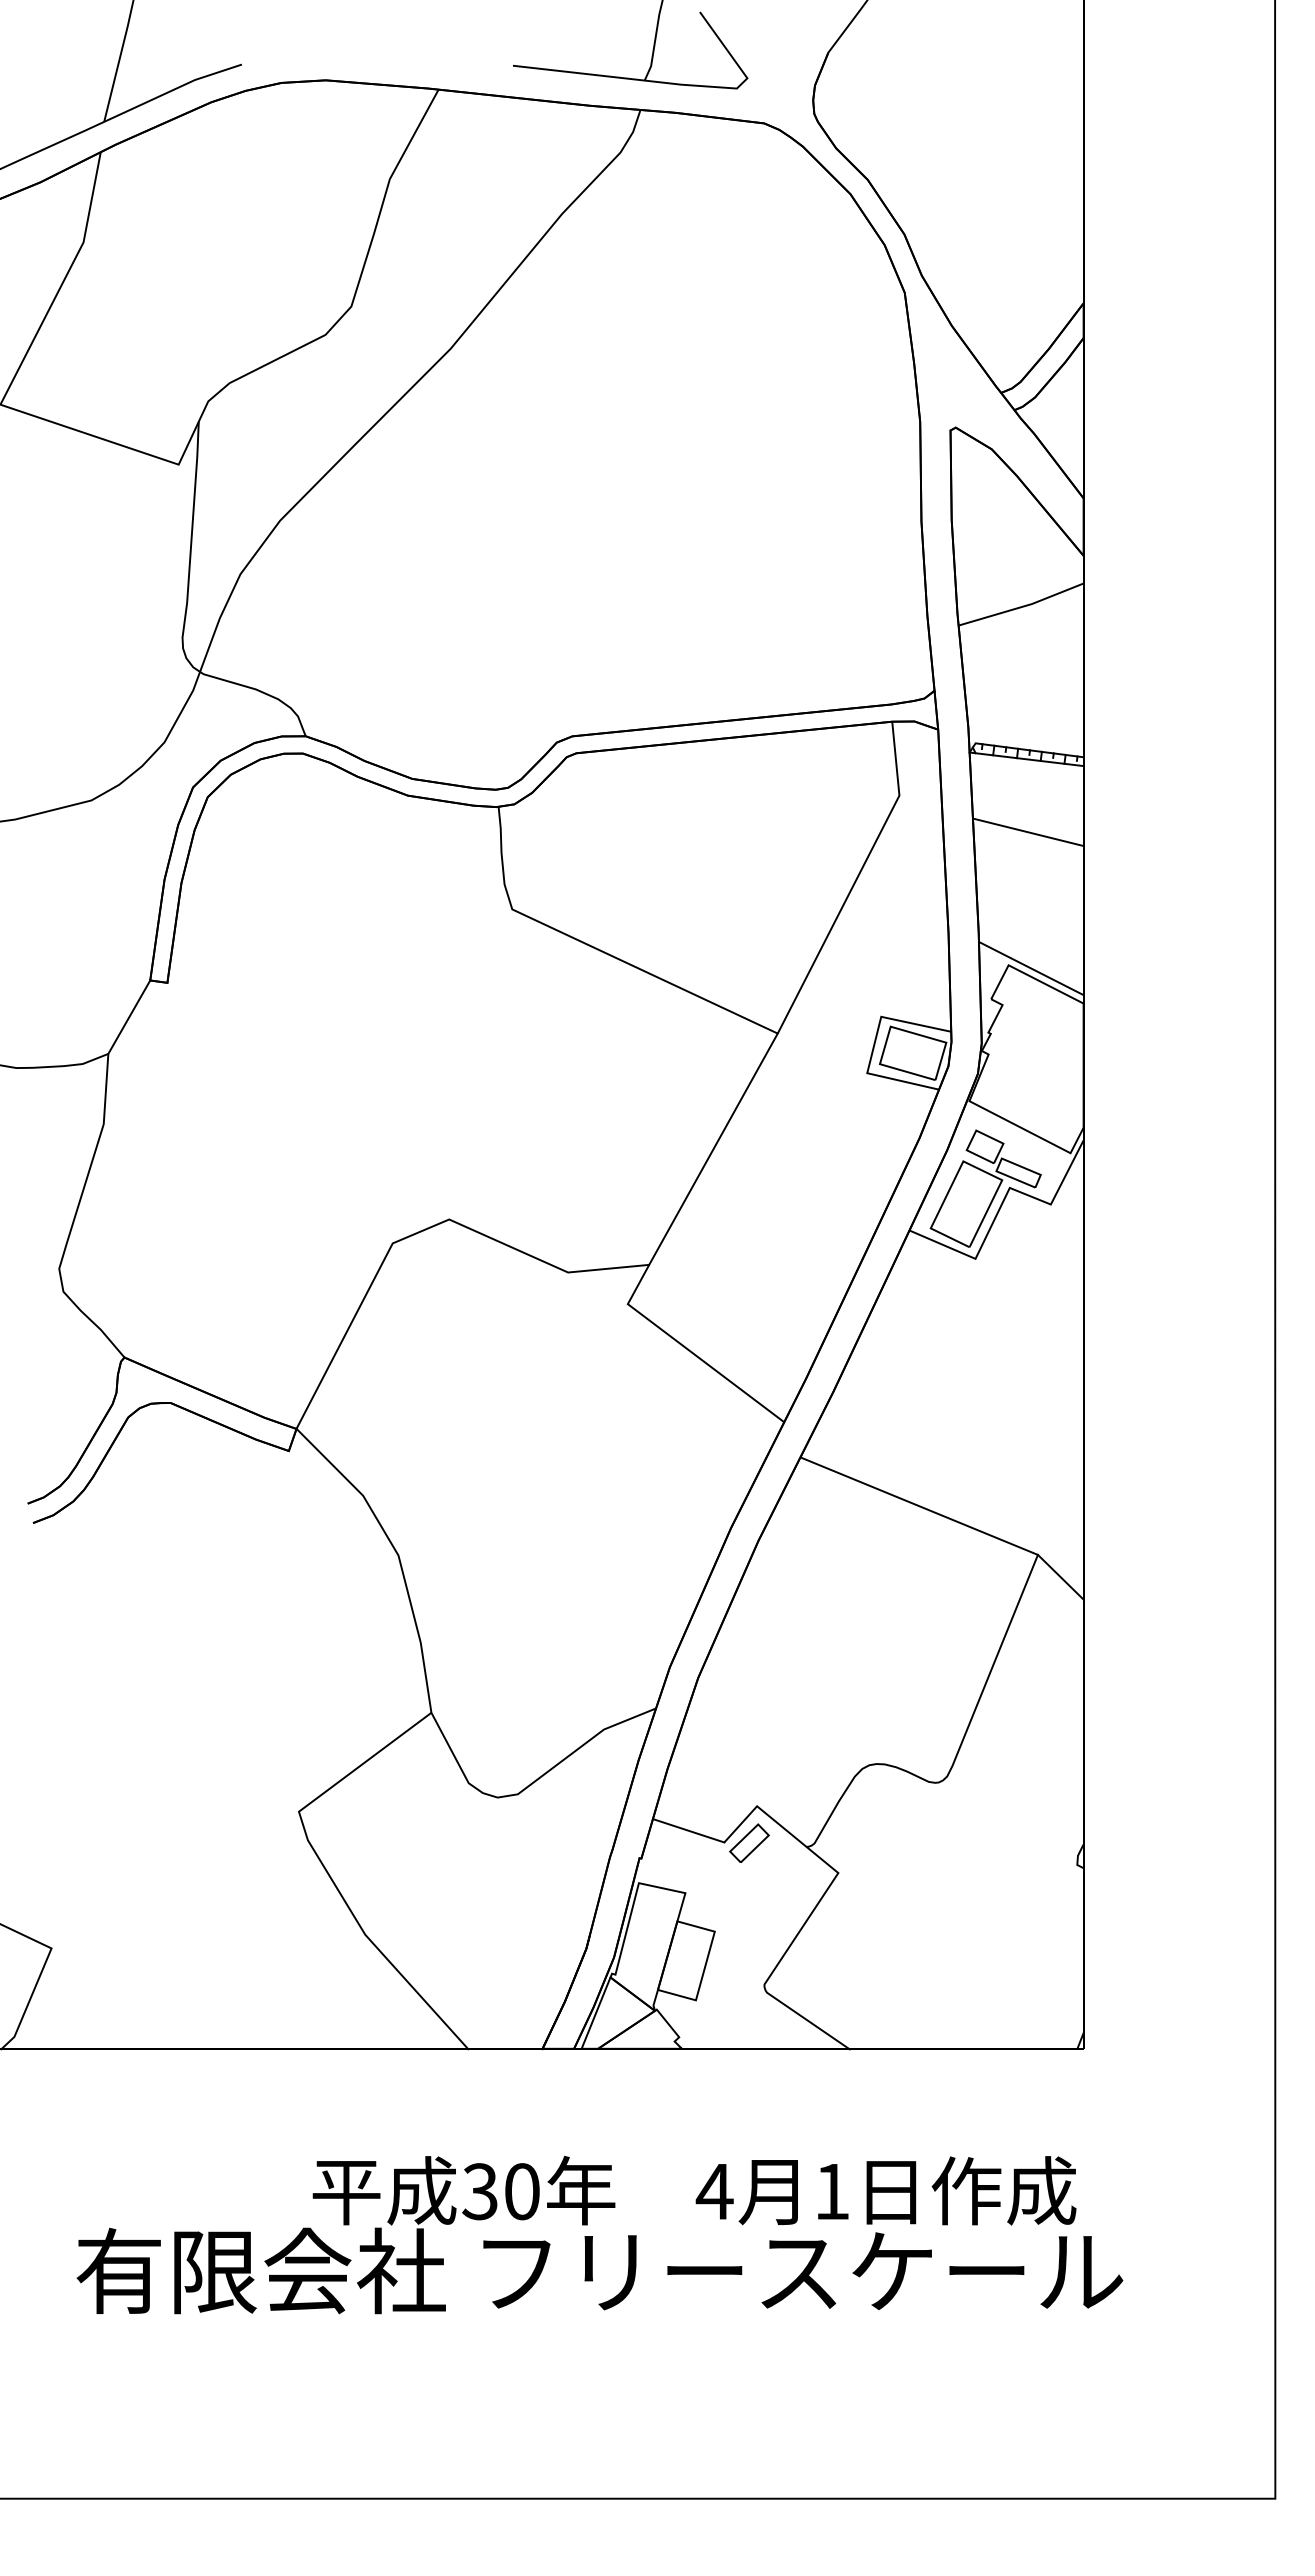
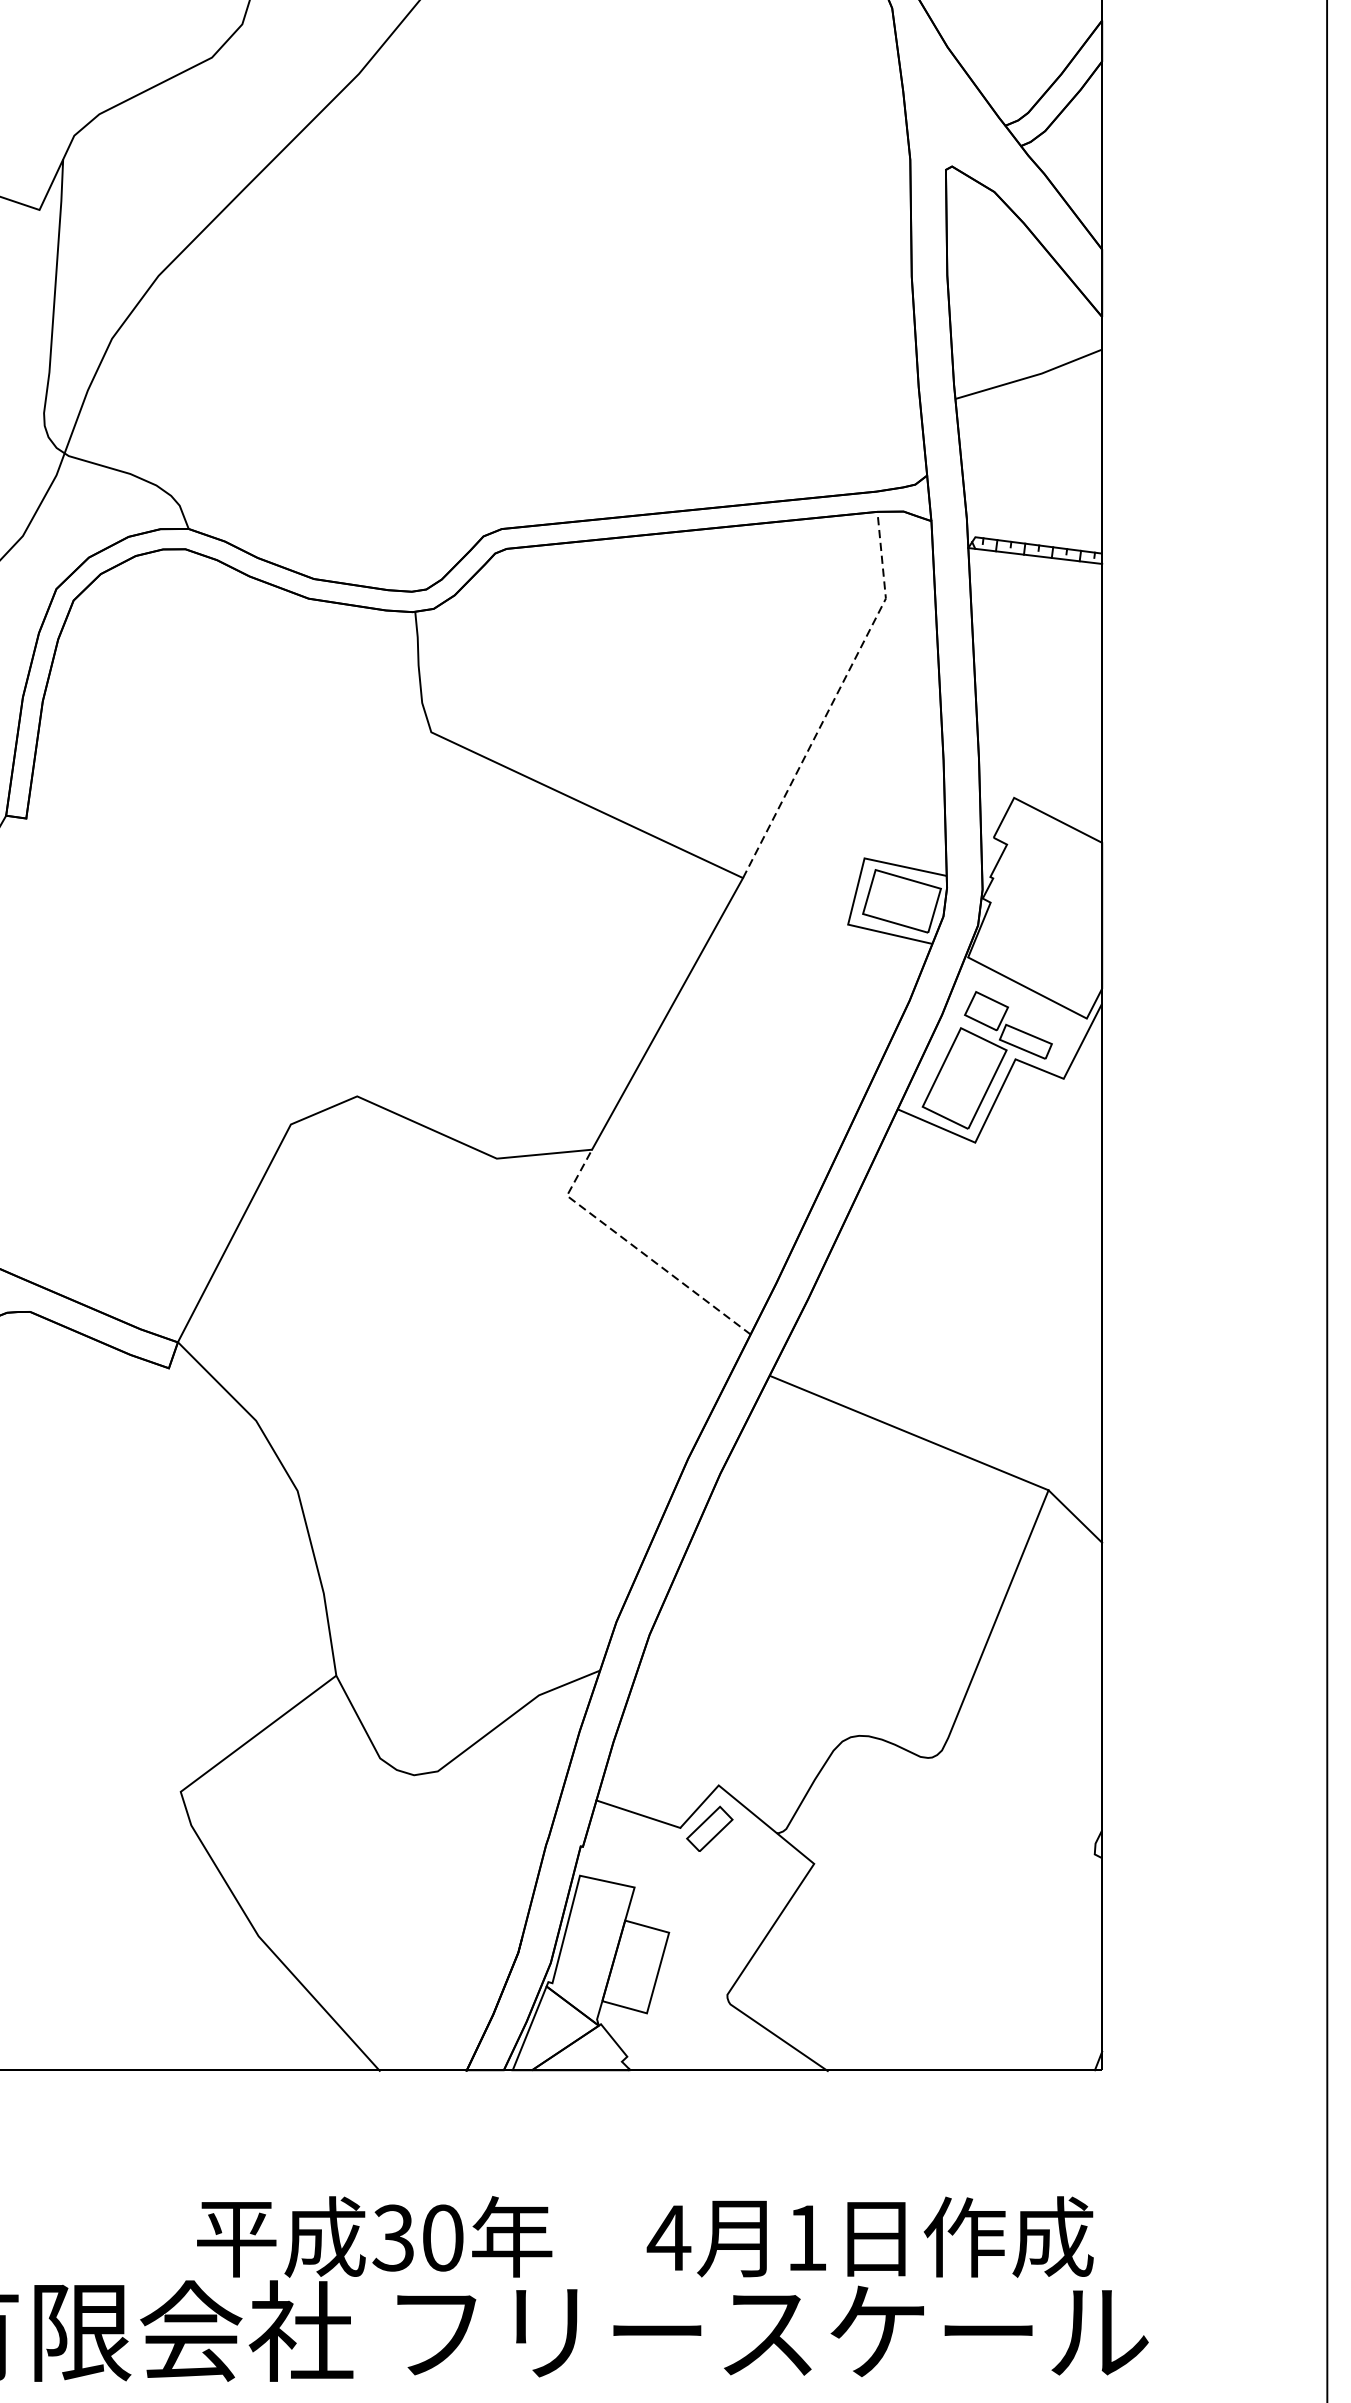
line: (1027, 832) -> (1036, 641), removed
line: (855, 880) -> (834, 698), solid -> dashed
line: (1030, 968) -> (1039, 801), removed
line: (687, 1349) -> (637, 1249), solid -> dashed

